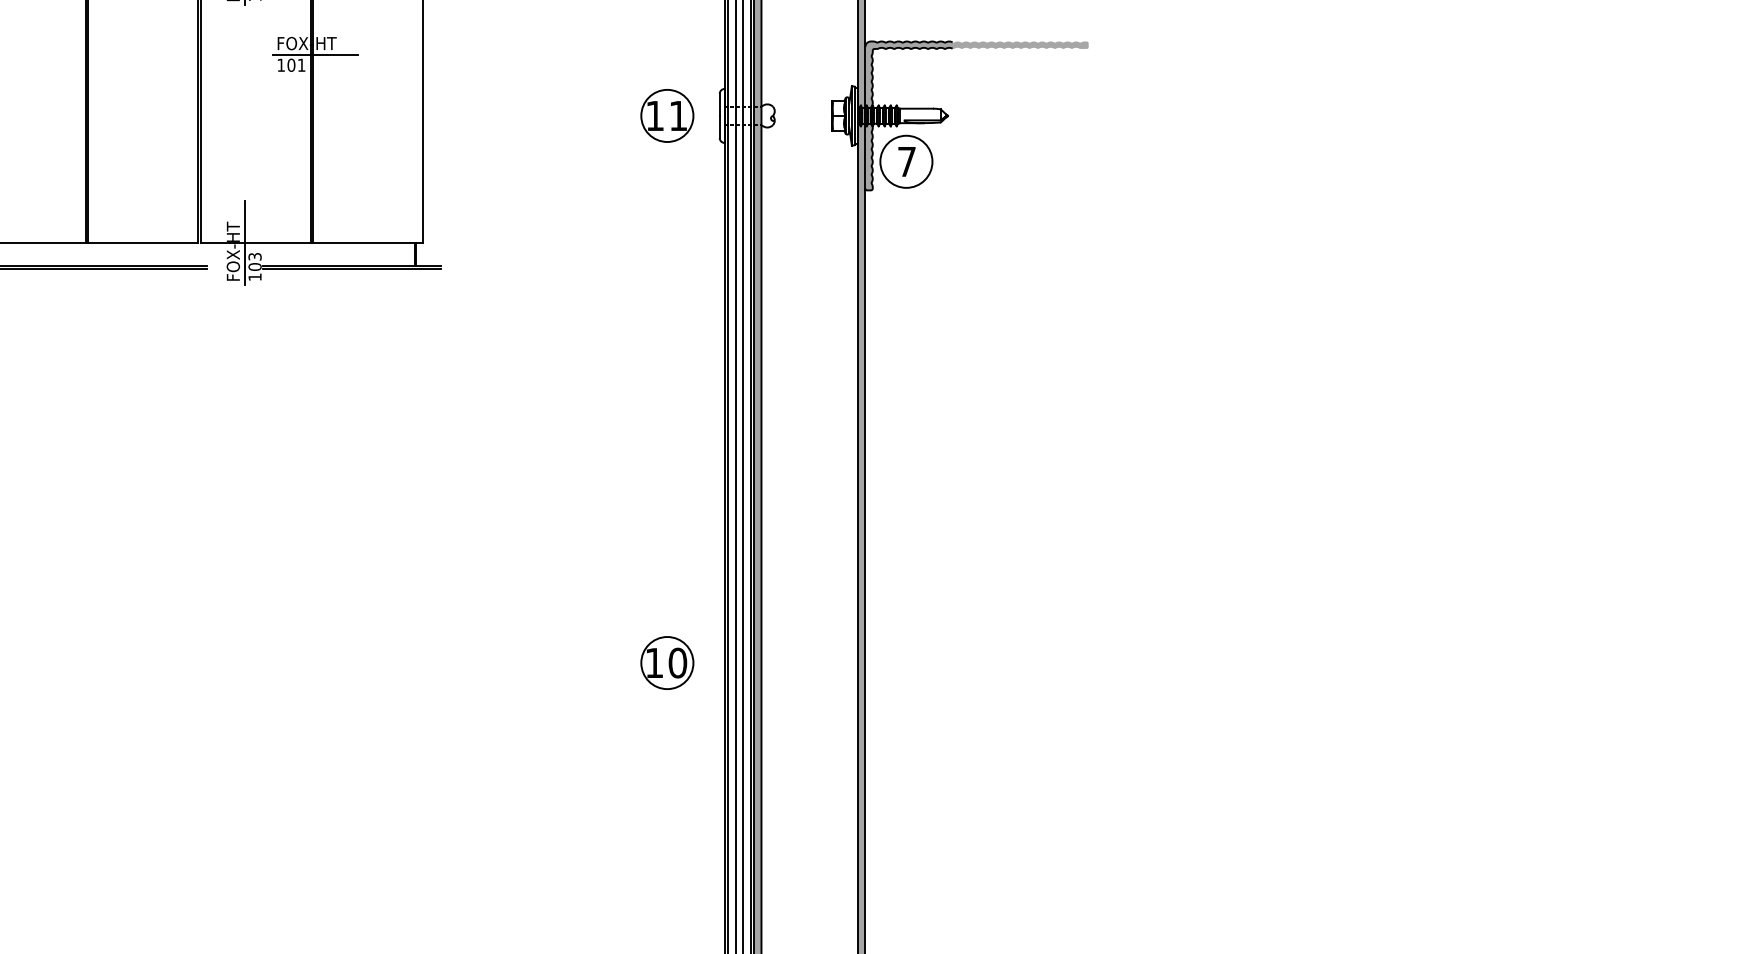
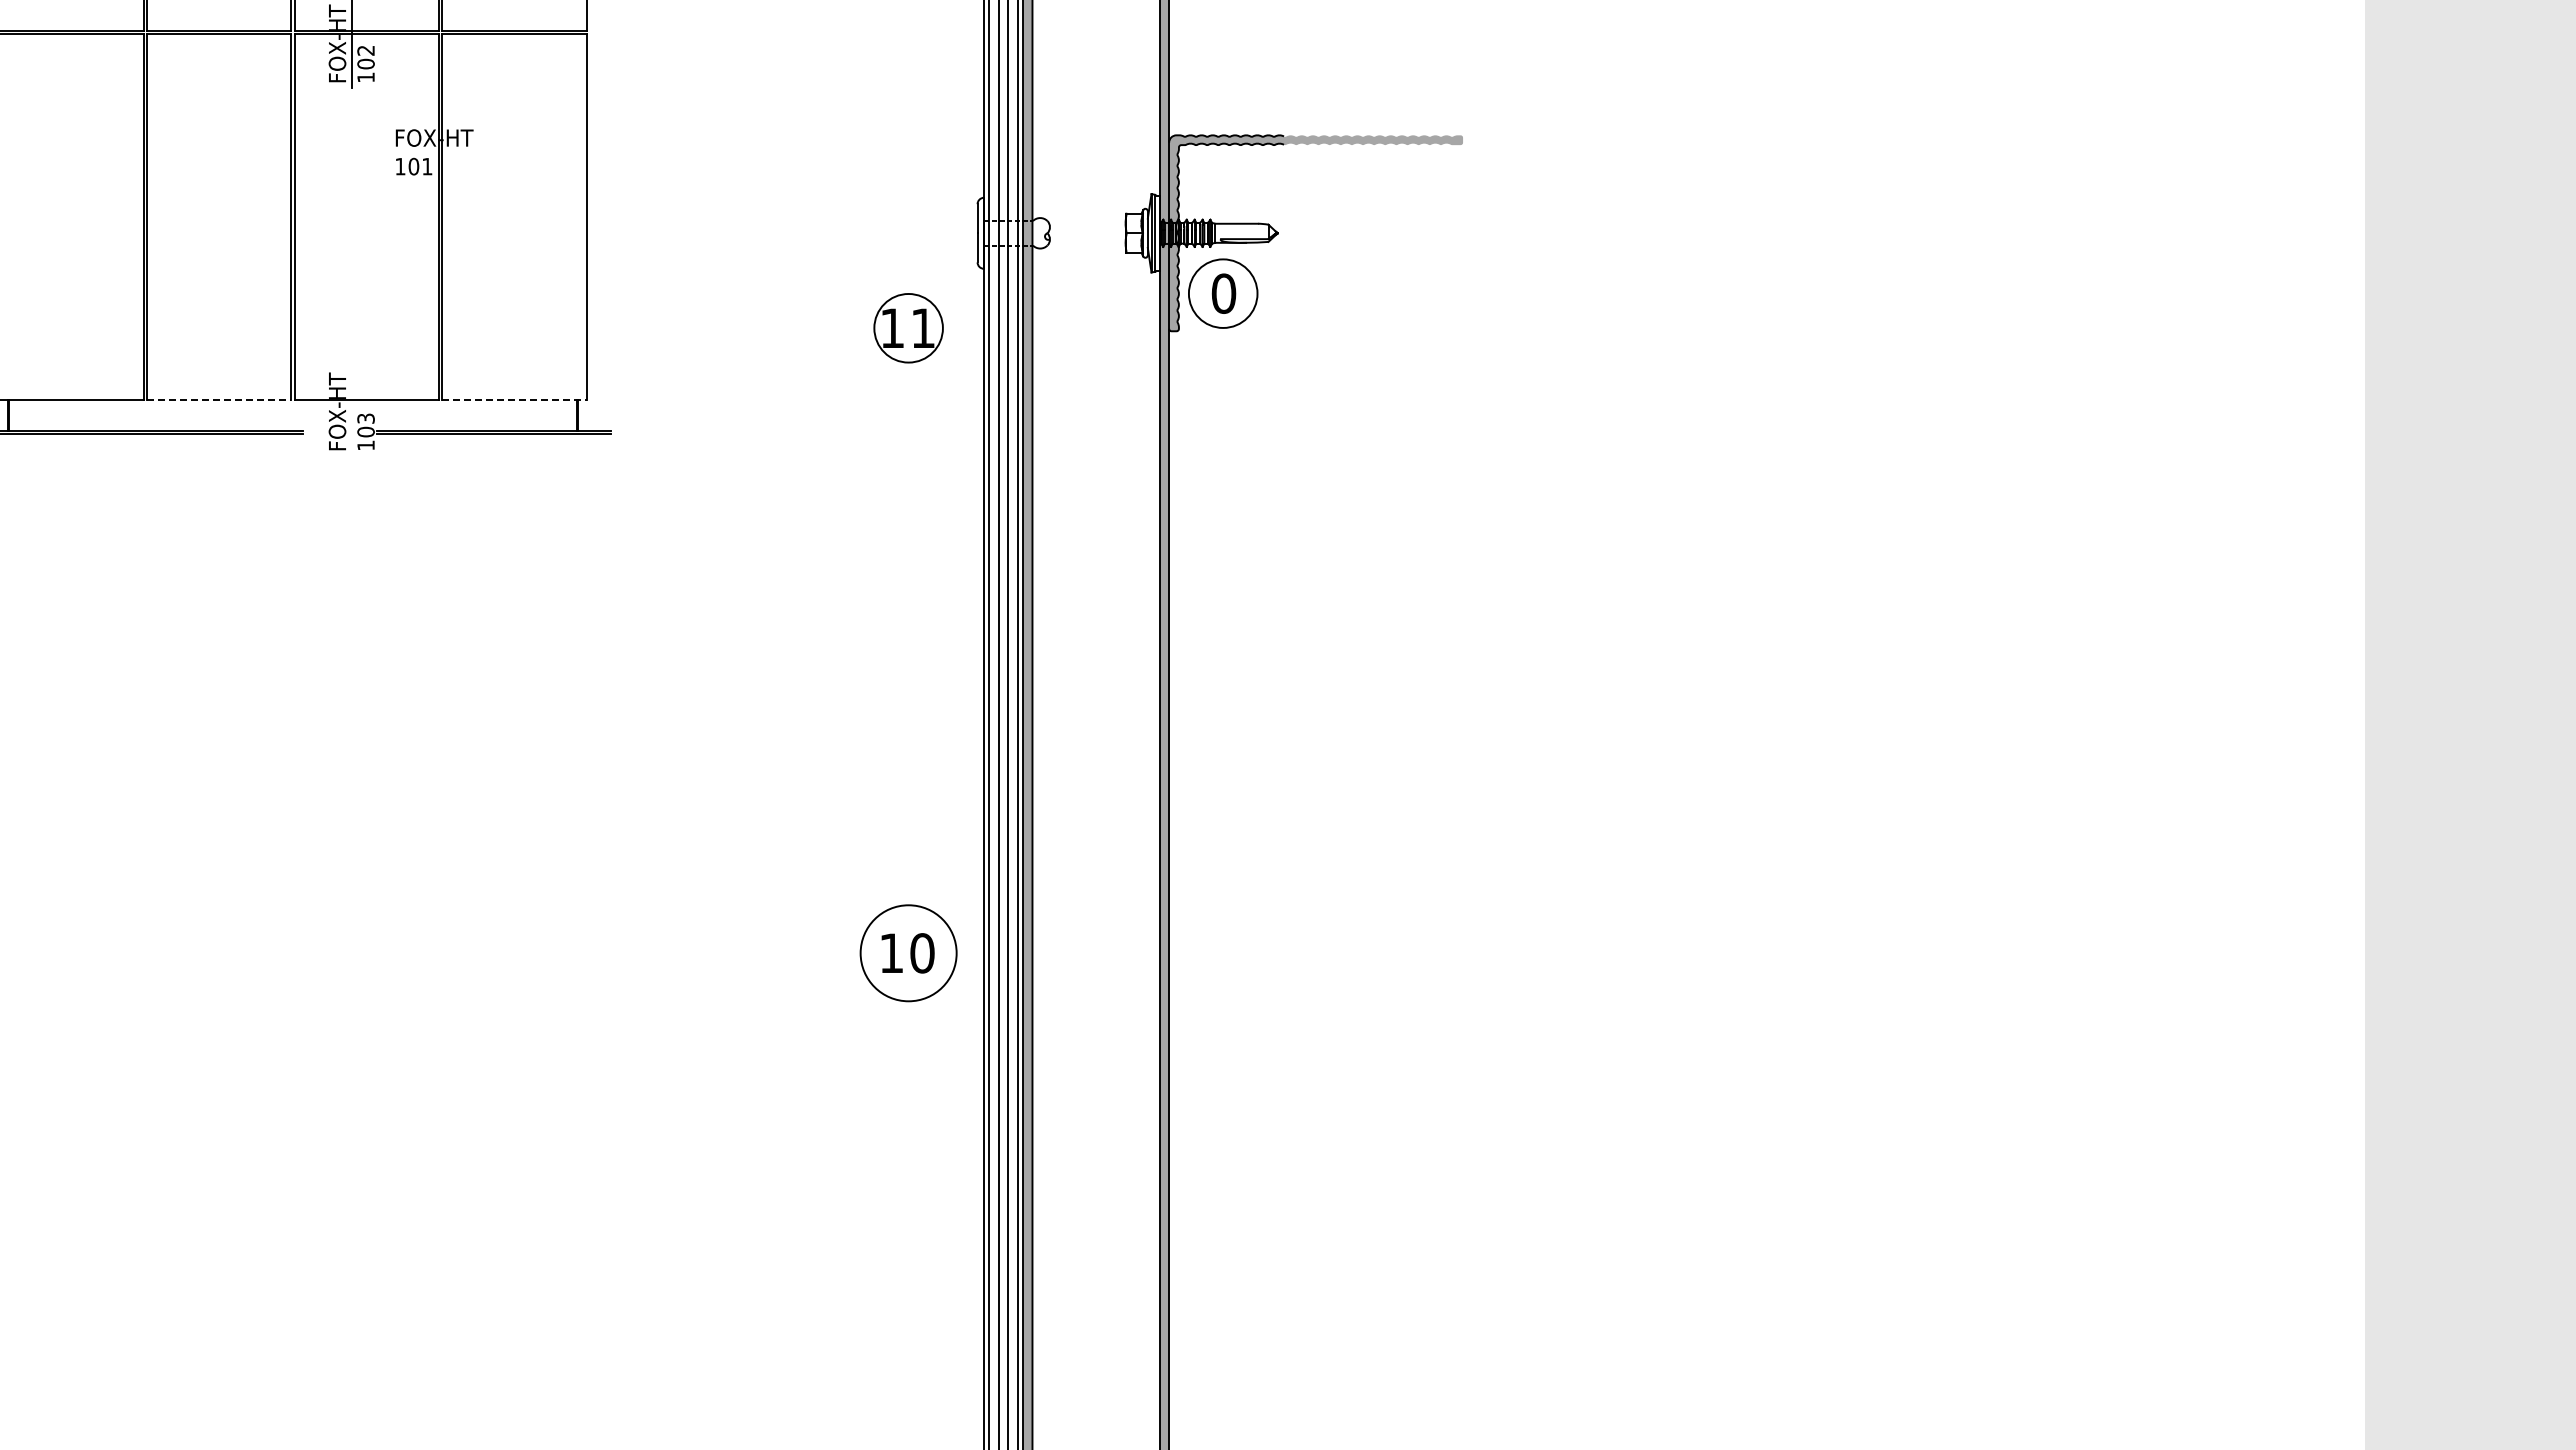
line: (315, 54) -> (445, 152), removed
part: (667, 116) -> (908, 328), moved
text: (906, 161) -> (1223, 293), 7 -> 0
line: (143, 242) -> (219, 400), solid -> dashed
line: (244, 242) -> (352, 400), removed
line: (368, 242) -> (515, 400), solid -> dashed
circle: (667, 663) -> (908, 953), size x1.4

